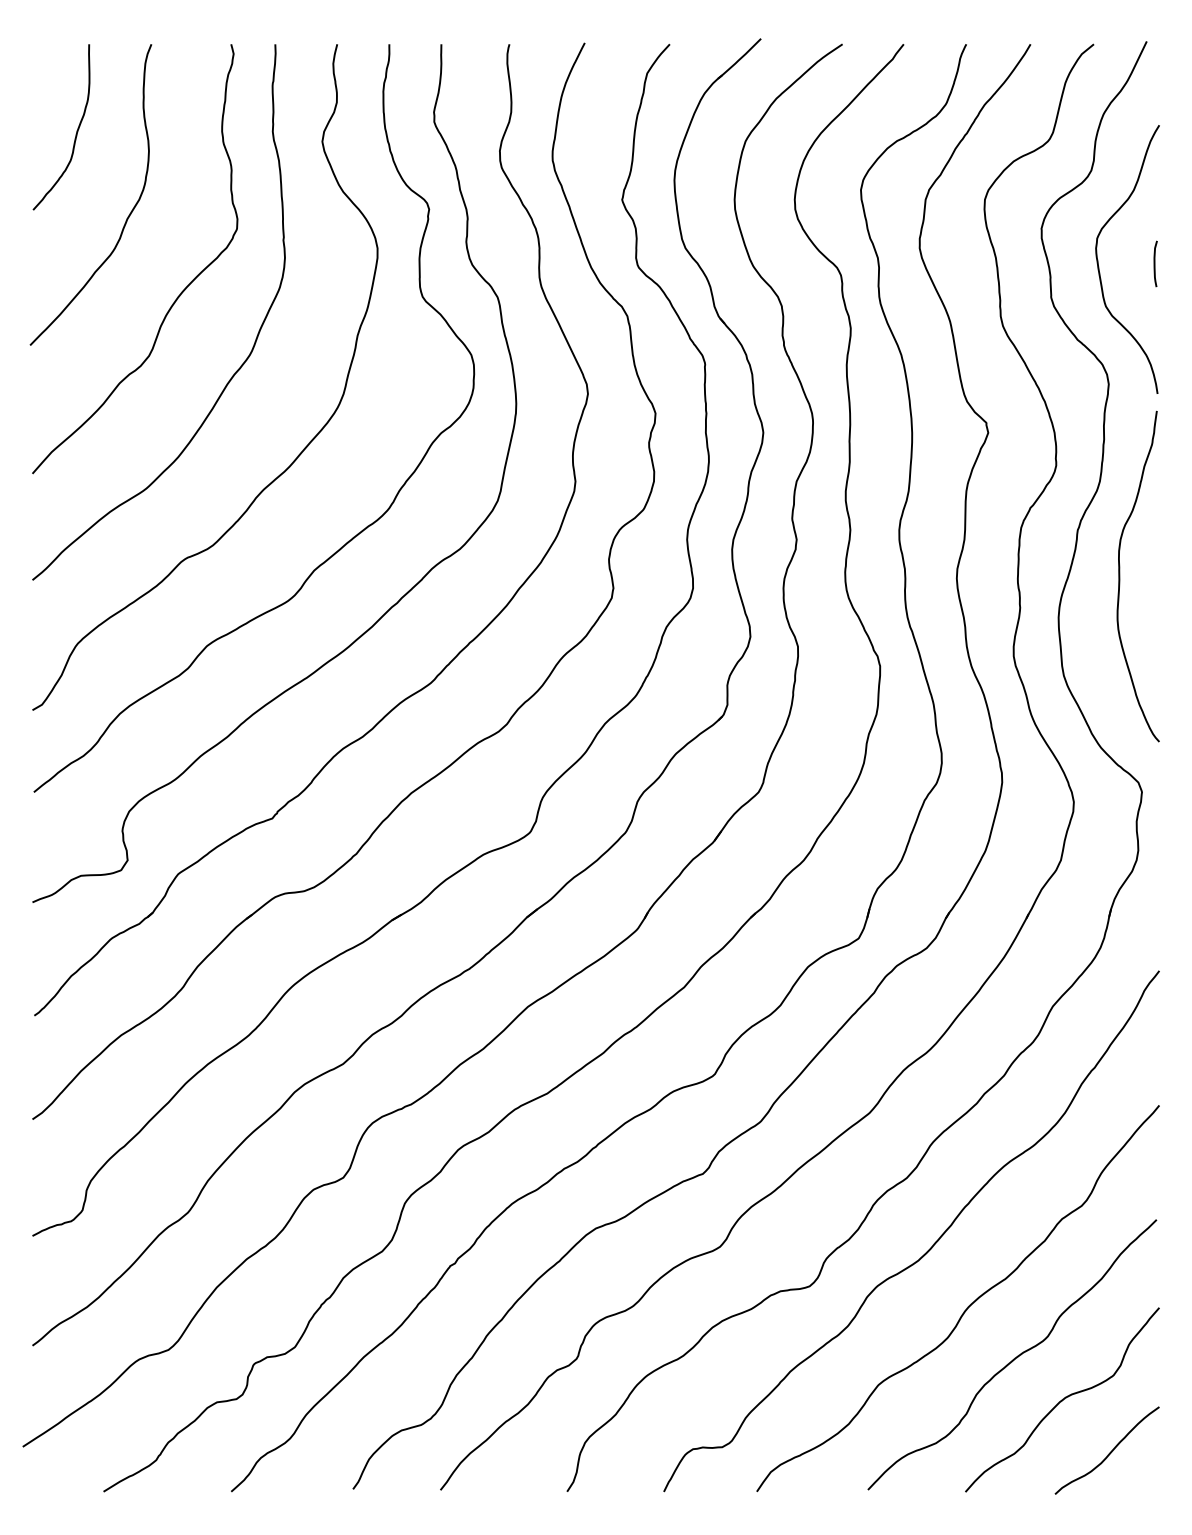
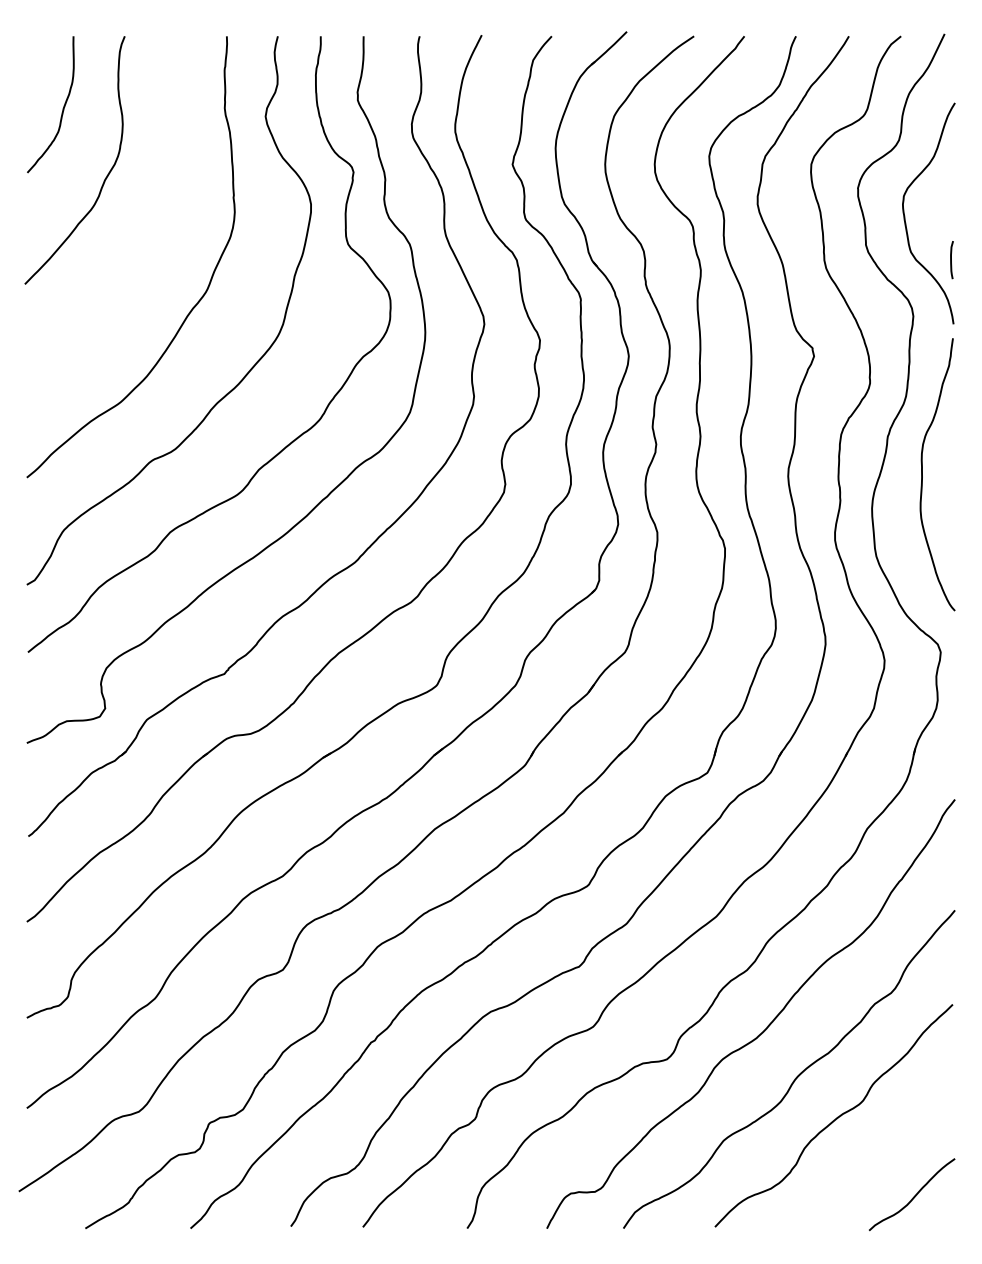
curve: (1155, 263) -> (951, 259), moved
curve: (180, 292) -> (148, 240), removed
curve: (1062, 1399) -> (875, 1152), removed

